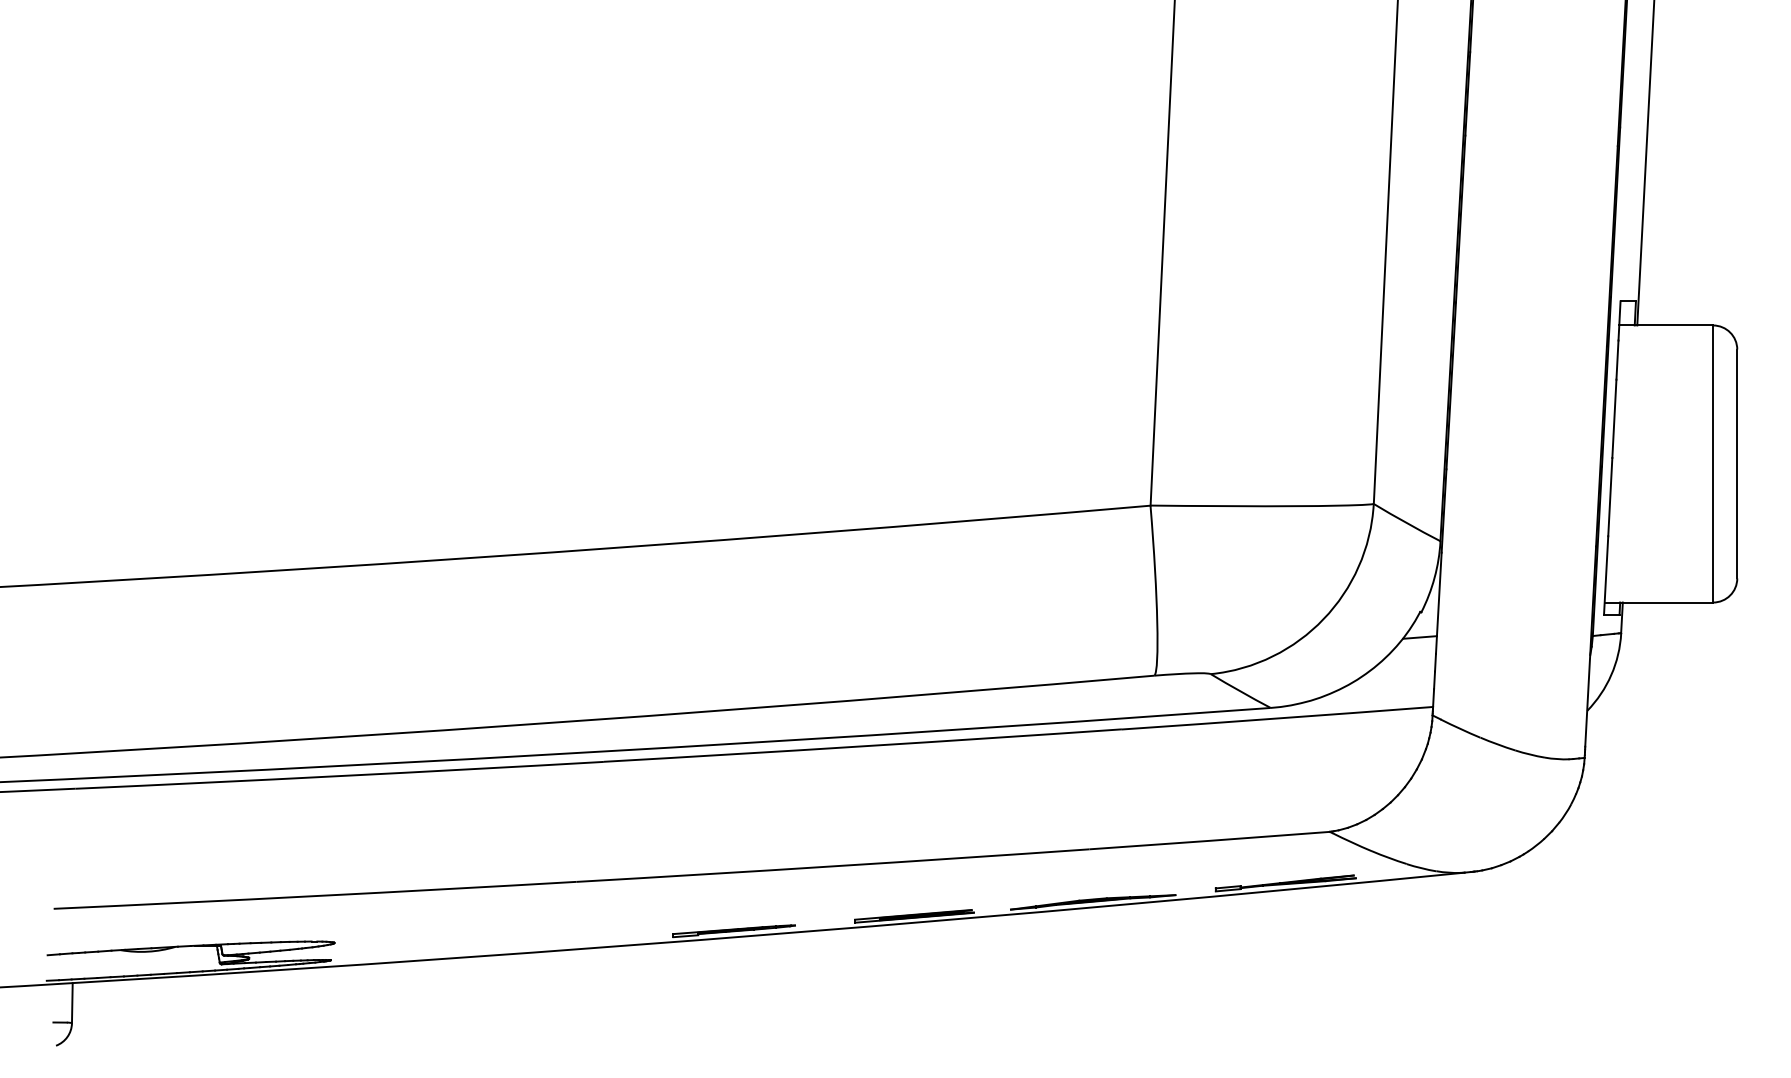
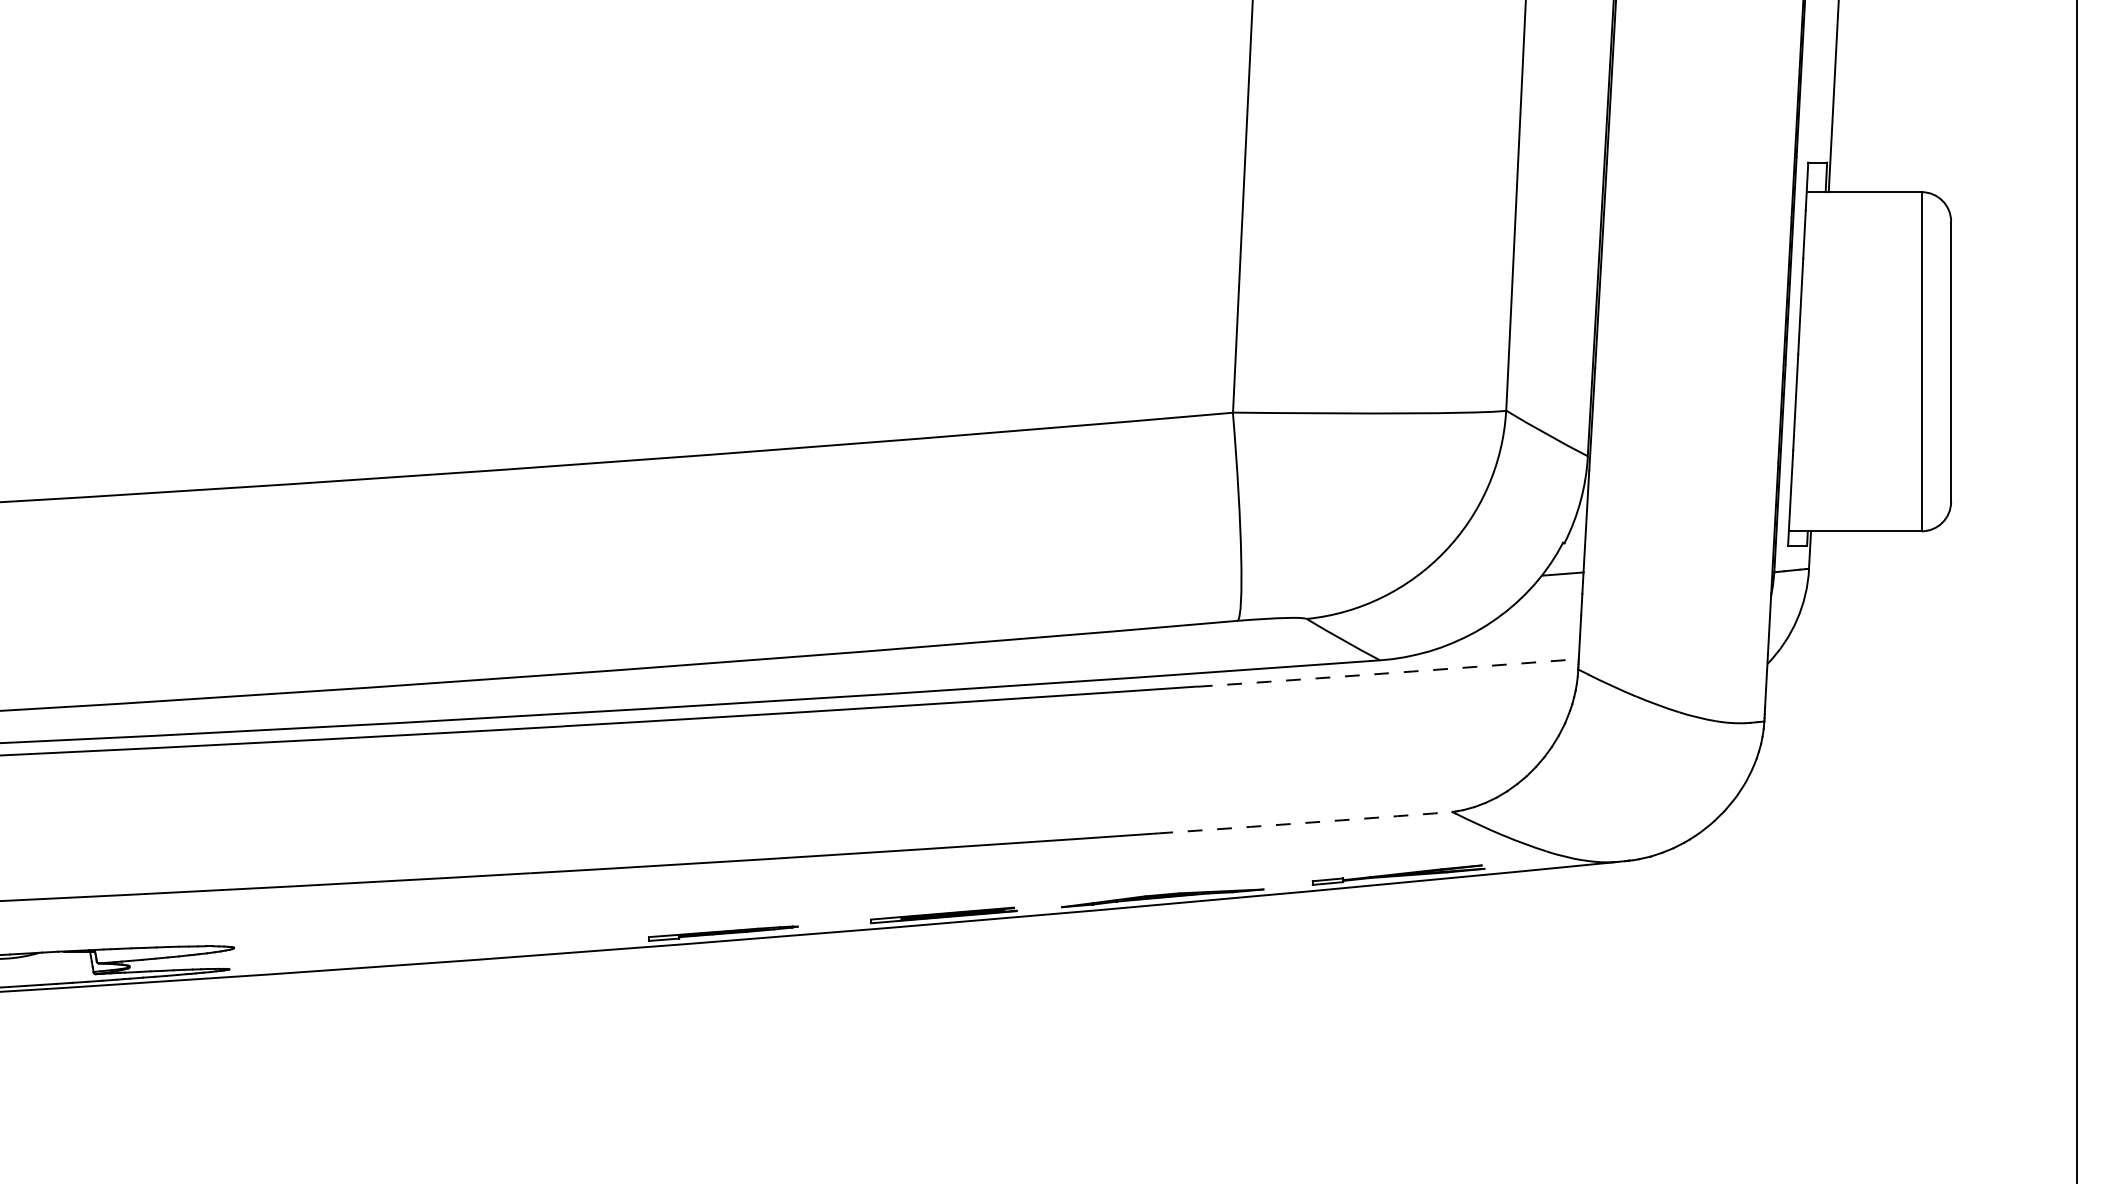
arc: (1277, 718) -> (1388, 673), solid -> dashed
arc: (1209, 840) -> (1305, 822), solid -> dashed

